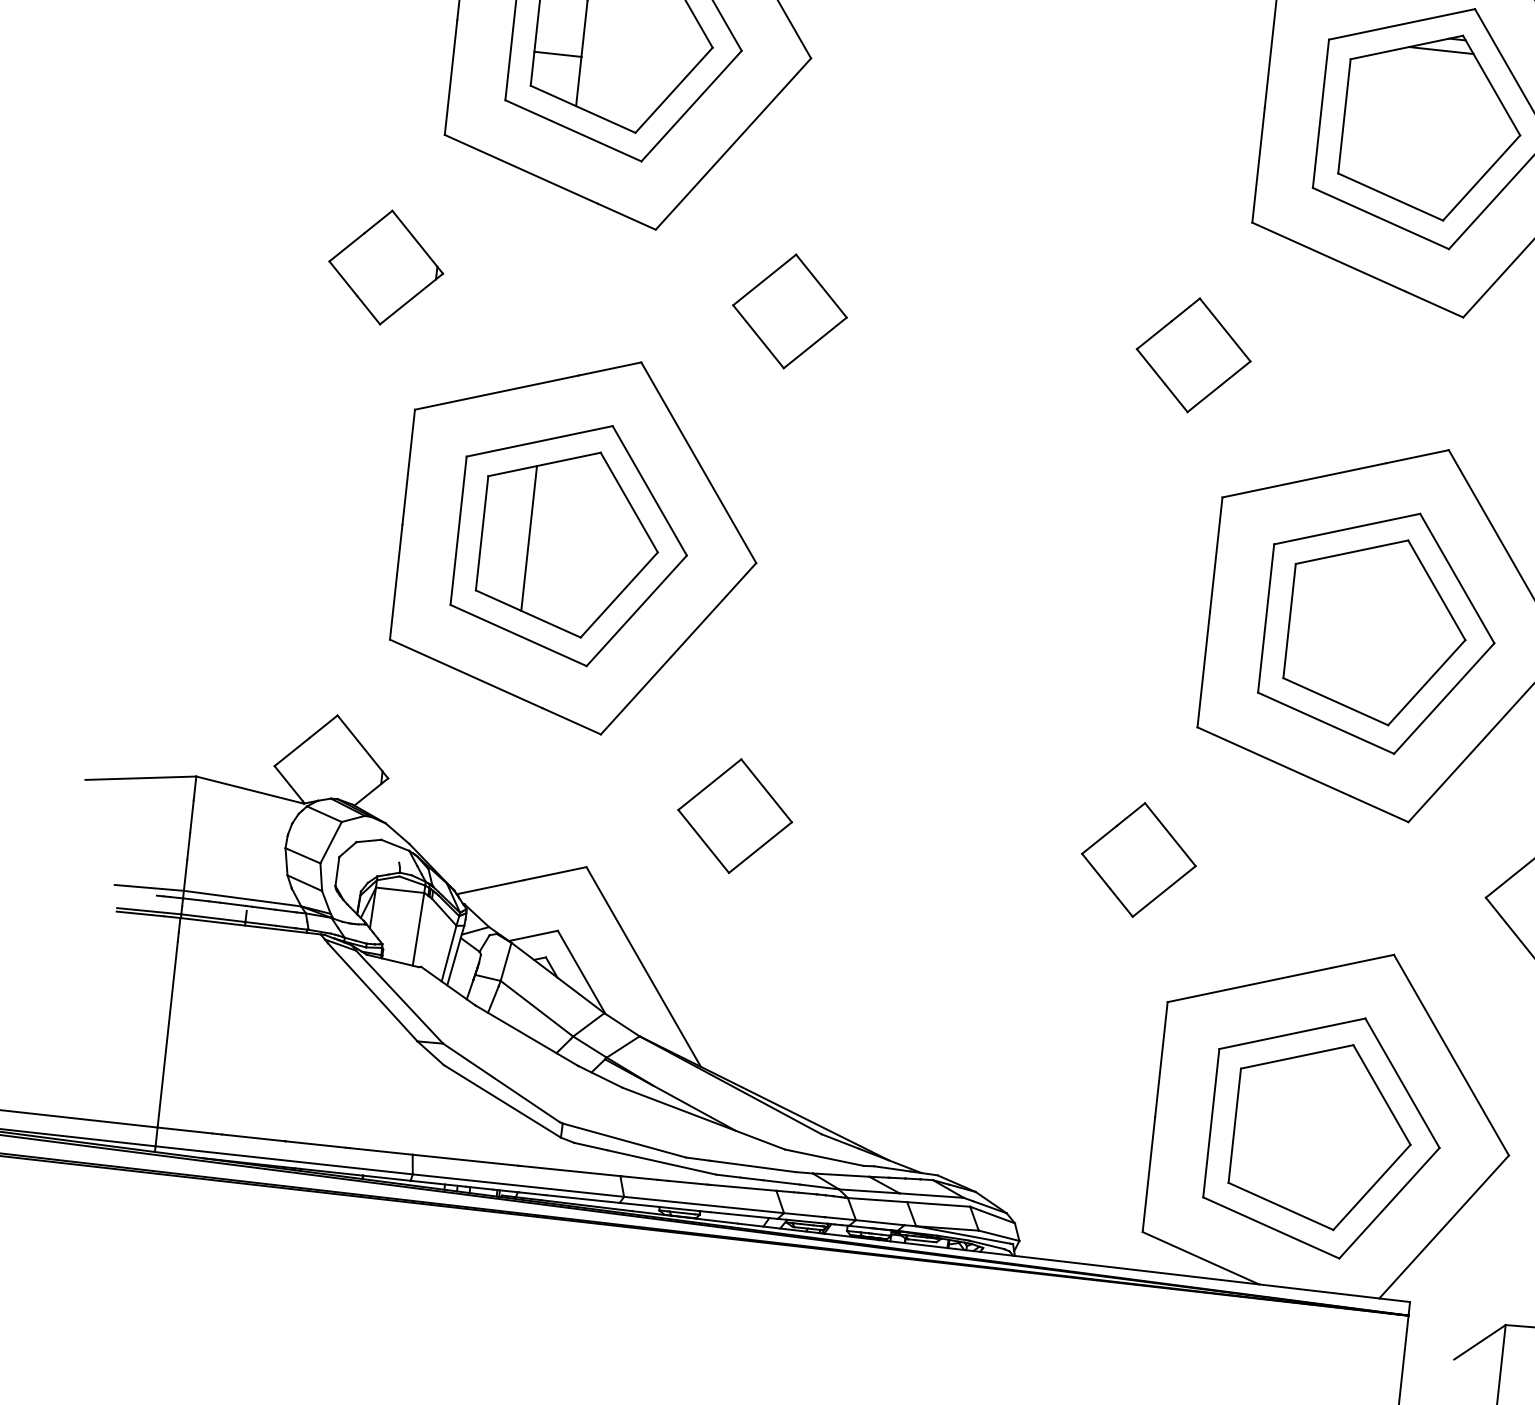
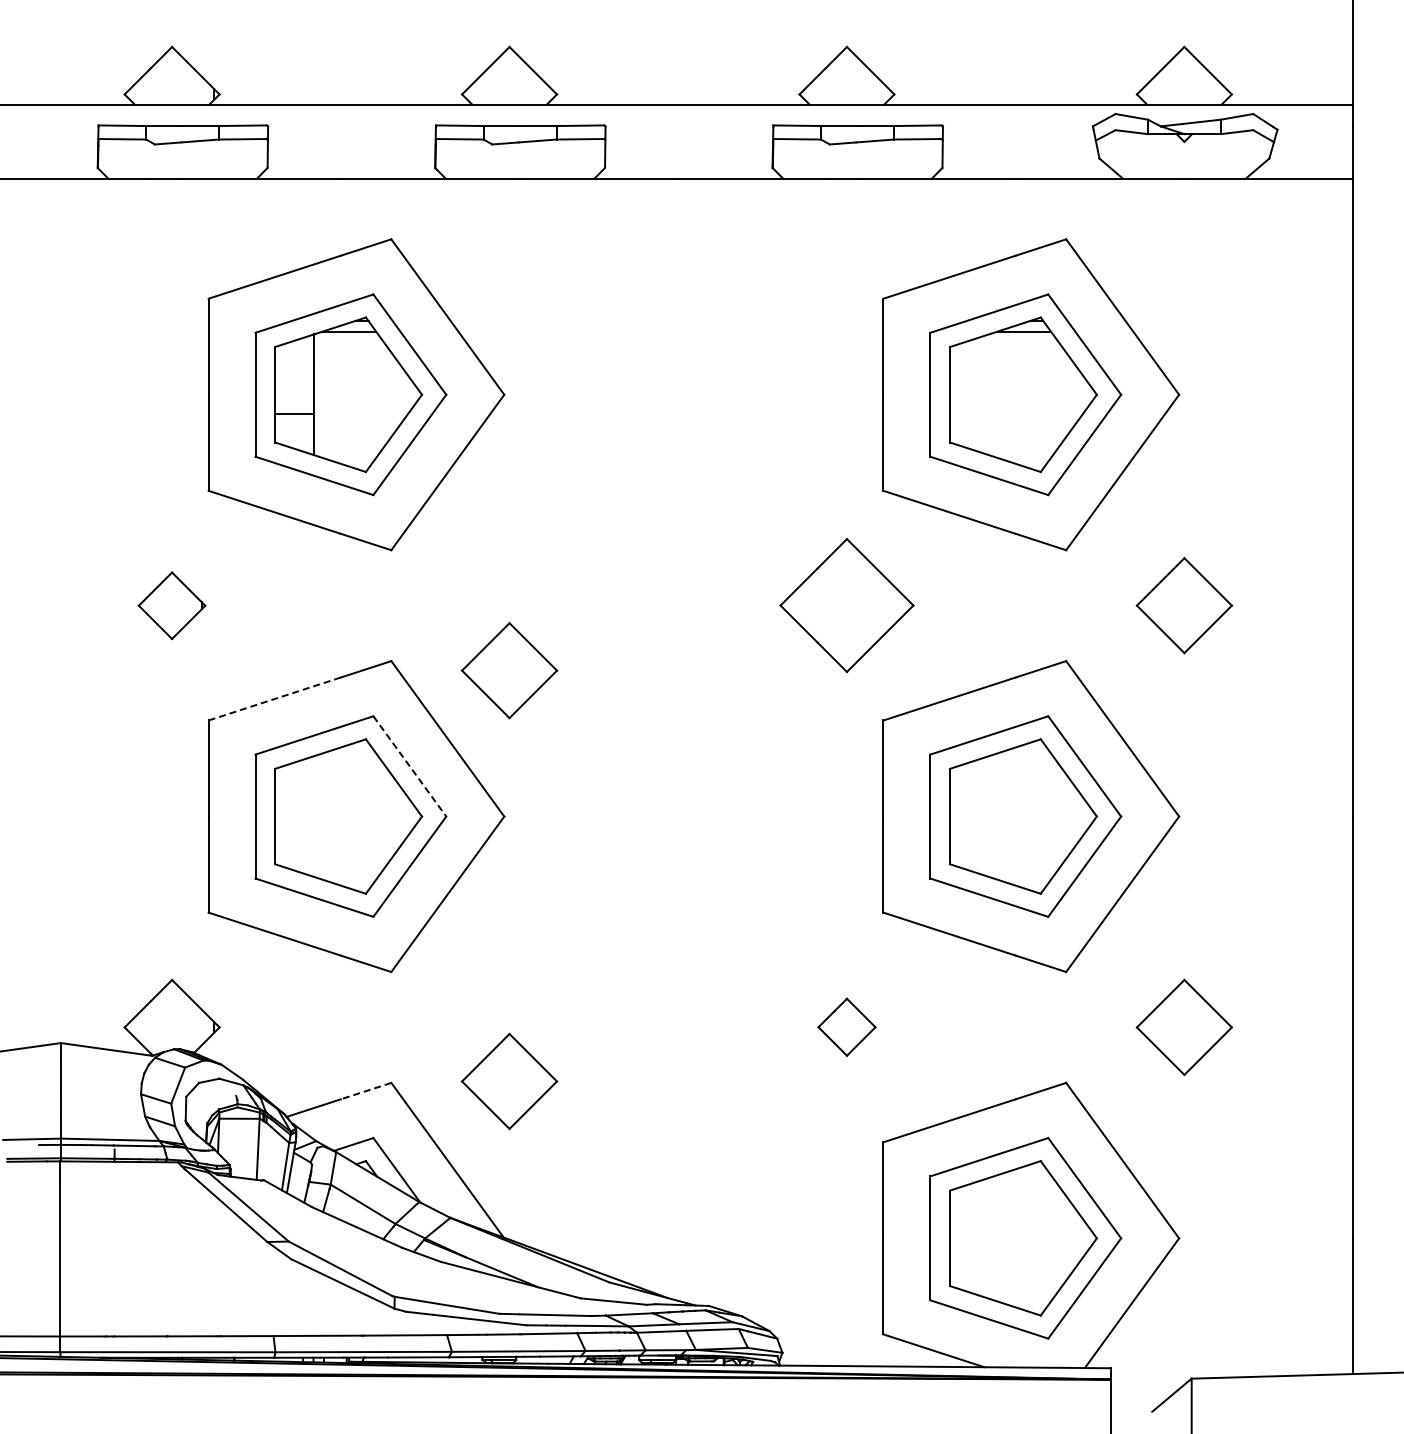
part: (385, 267) -> (171, 605), size x0.7
part: (789, 311) -> (509, 670), moved
part: (1193, 355) -> (846, 605), size x1.4
line: (496, 393) -> (274, 699), solid -> dashed
line: (649, 490) -> (409, 766), solid -> dashed
line: (529, 538) -> (314, 816), removed
part: (735, 816) -> (509, 1081), moved
part: (1138, 858) -> (846, 1026), size x0.6
line: (555, 874) -> (366, 1091), solid -> dashed

